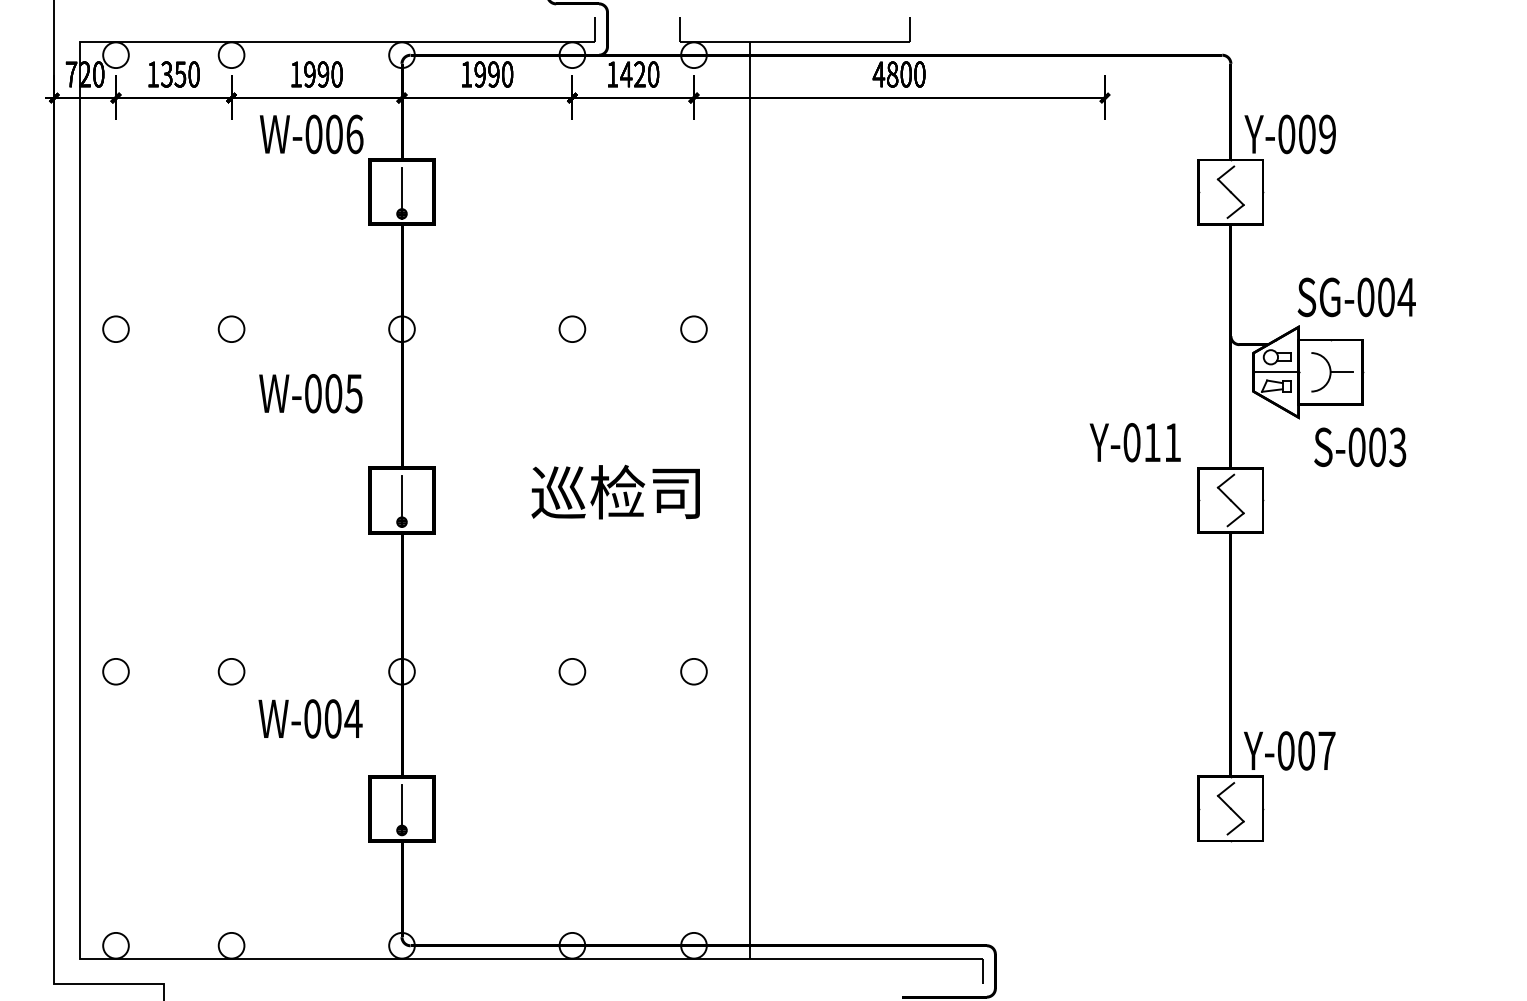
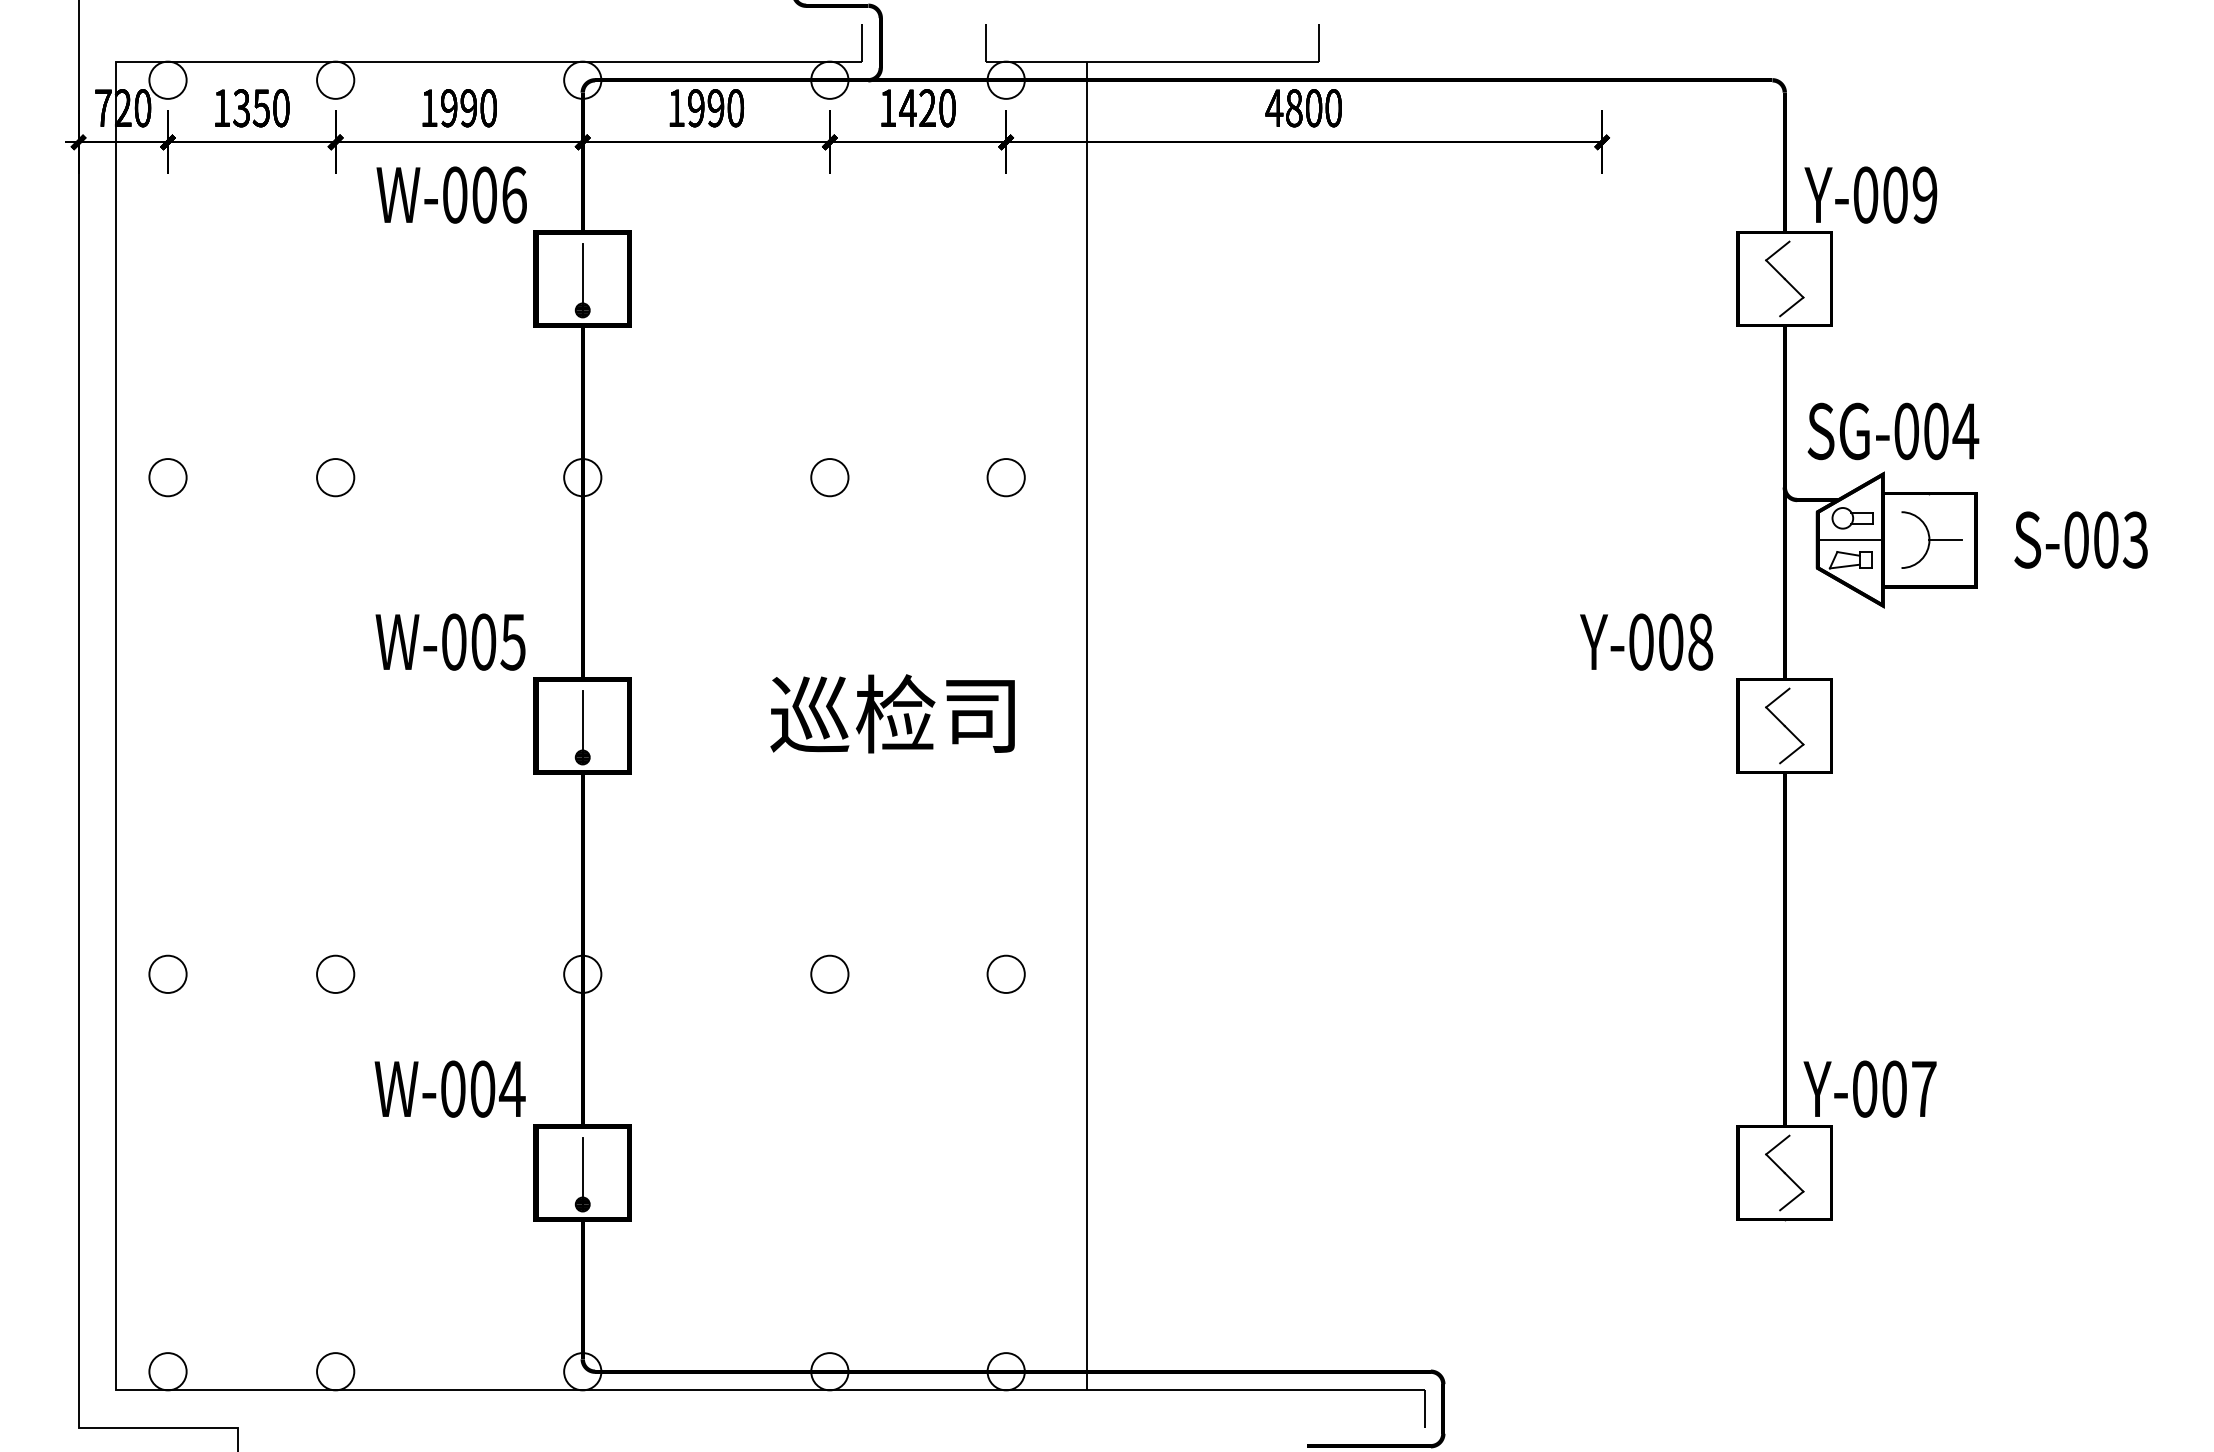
text: (1356, 297) -> (1893, 431), moved
text: (310, 393) -> (450, 641), moved
text: (1162, 442) -> (1685, 641), Y-011 -> Y-008
text: (1360, 446) -> (2081, 538), moved
text: (310, 718) -> (450, 1088), moved

